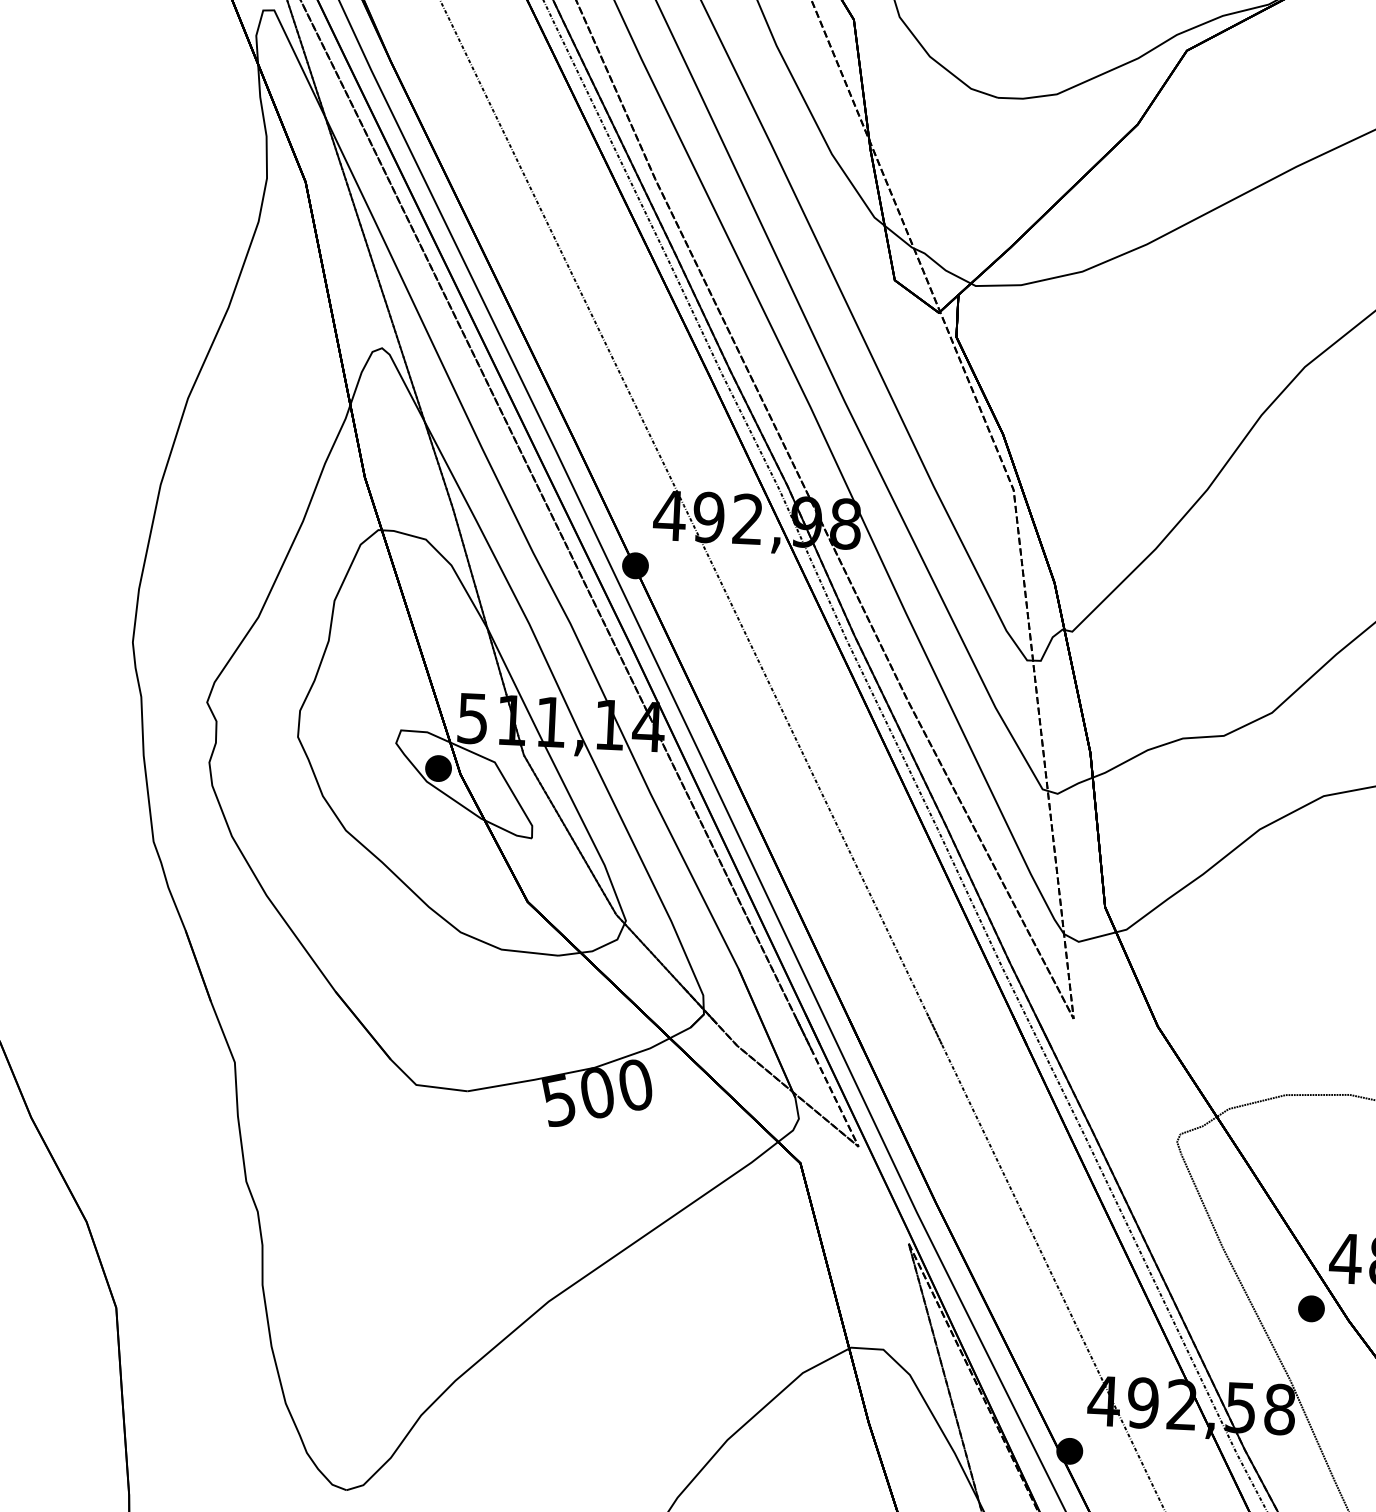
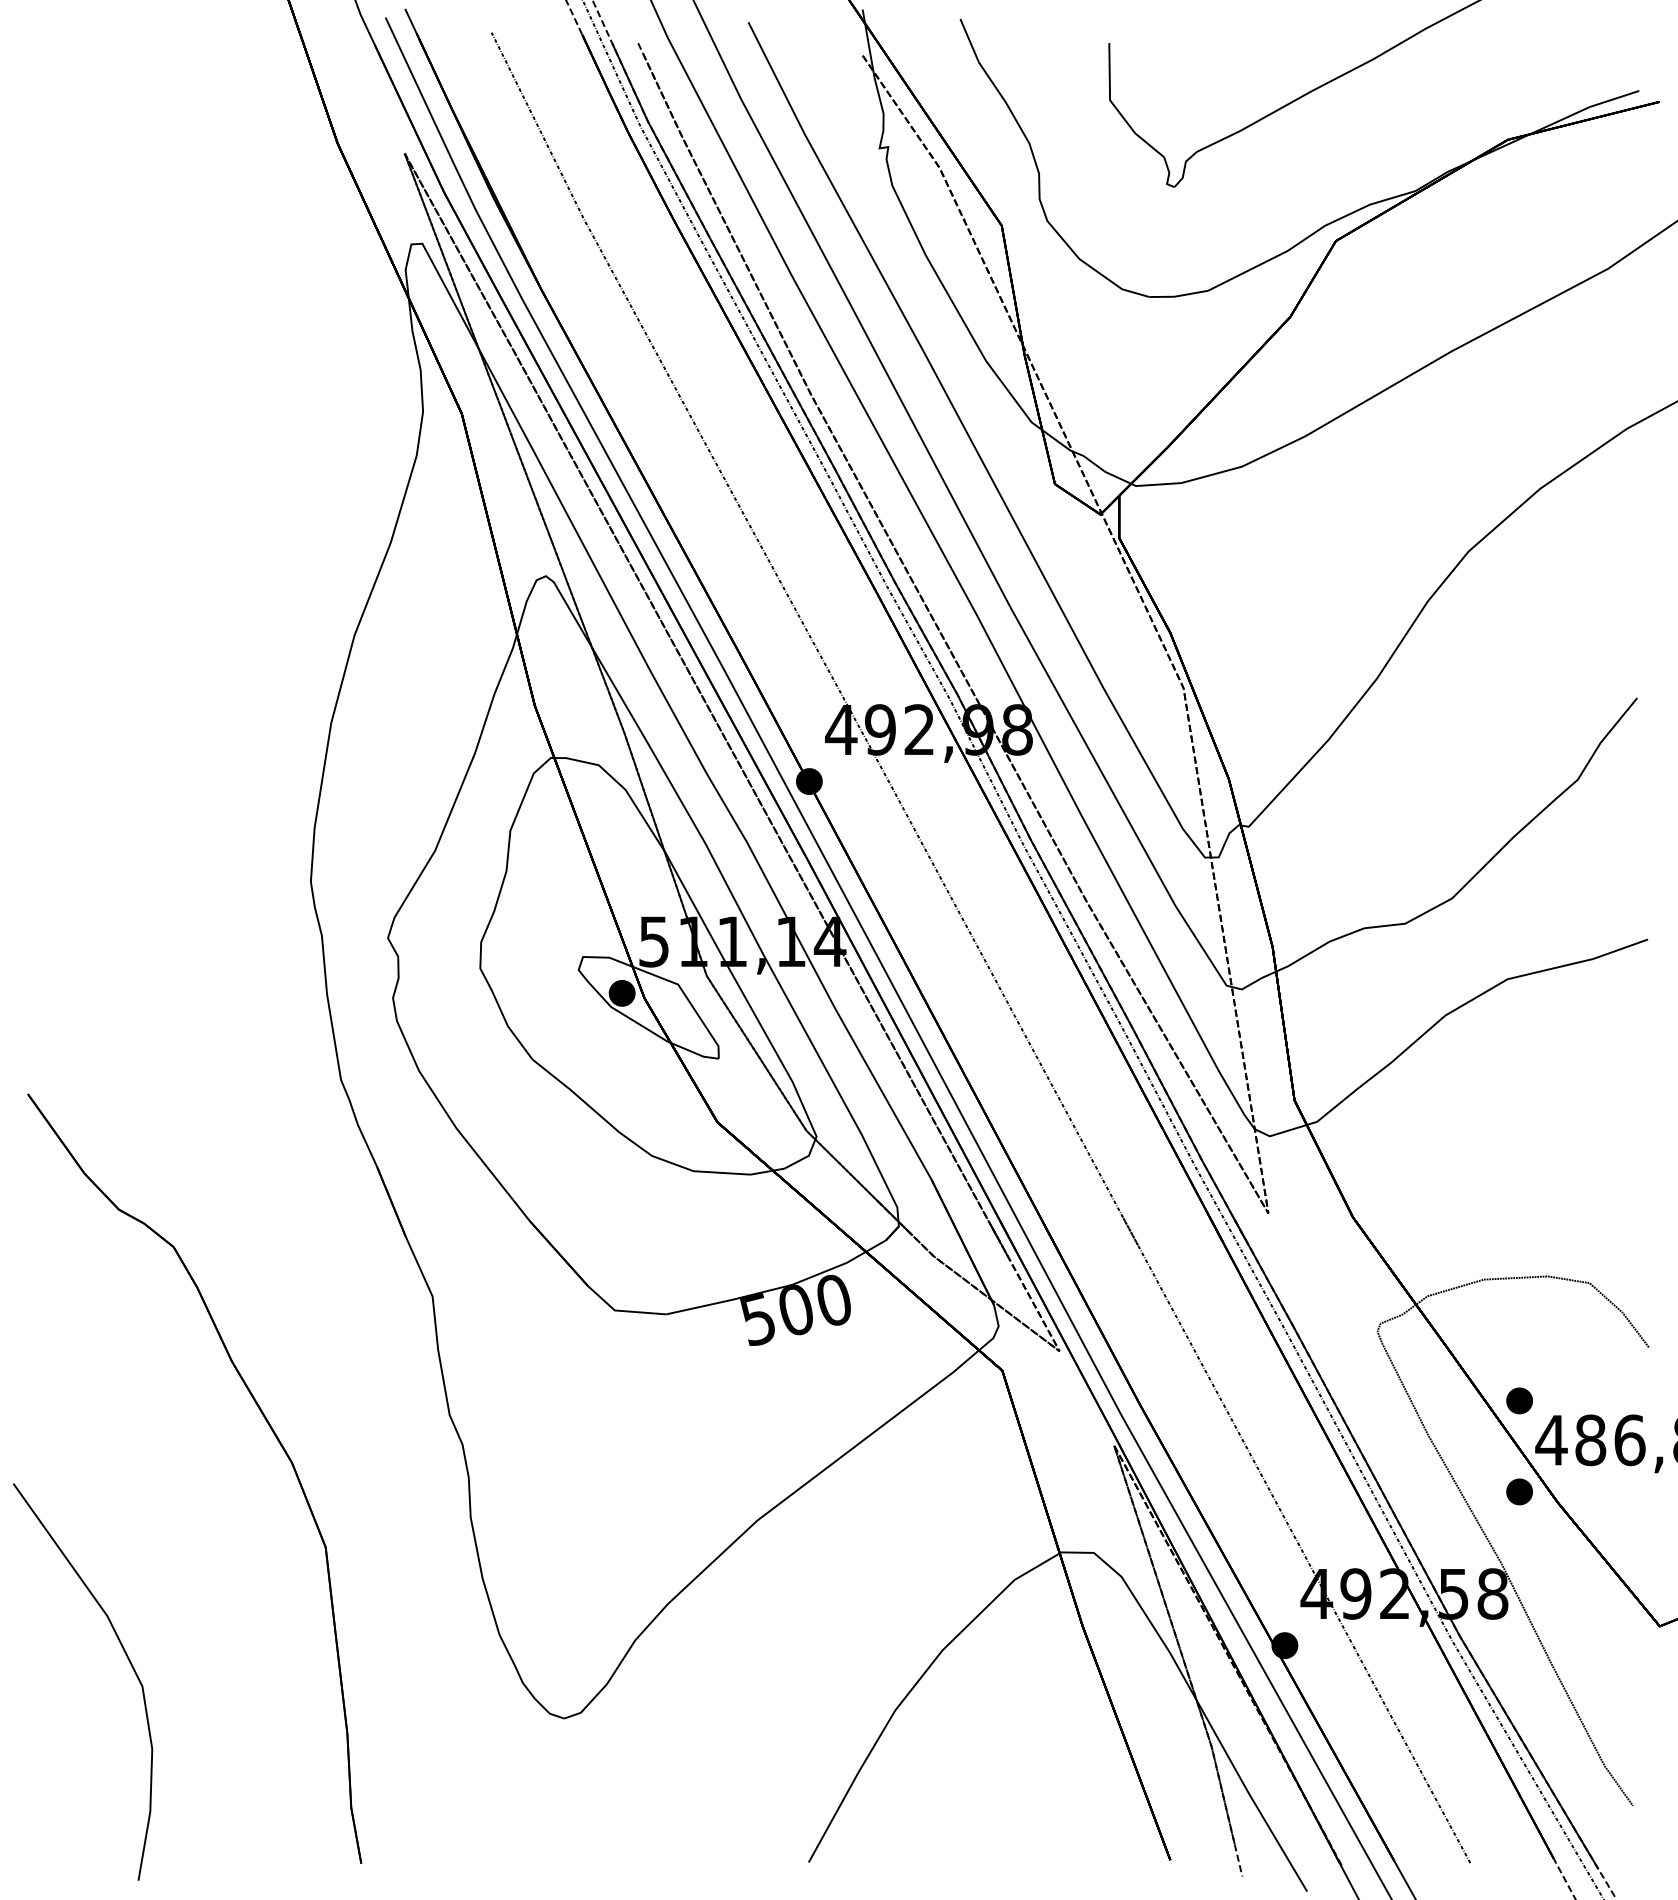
part: (1315, 1217) -> (1519, 1400), added

